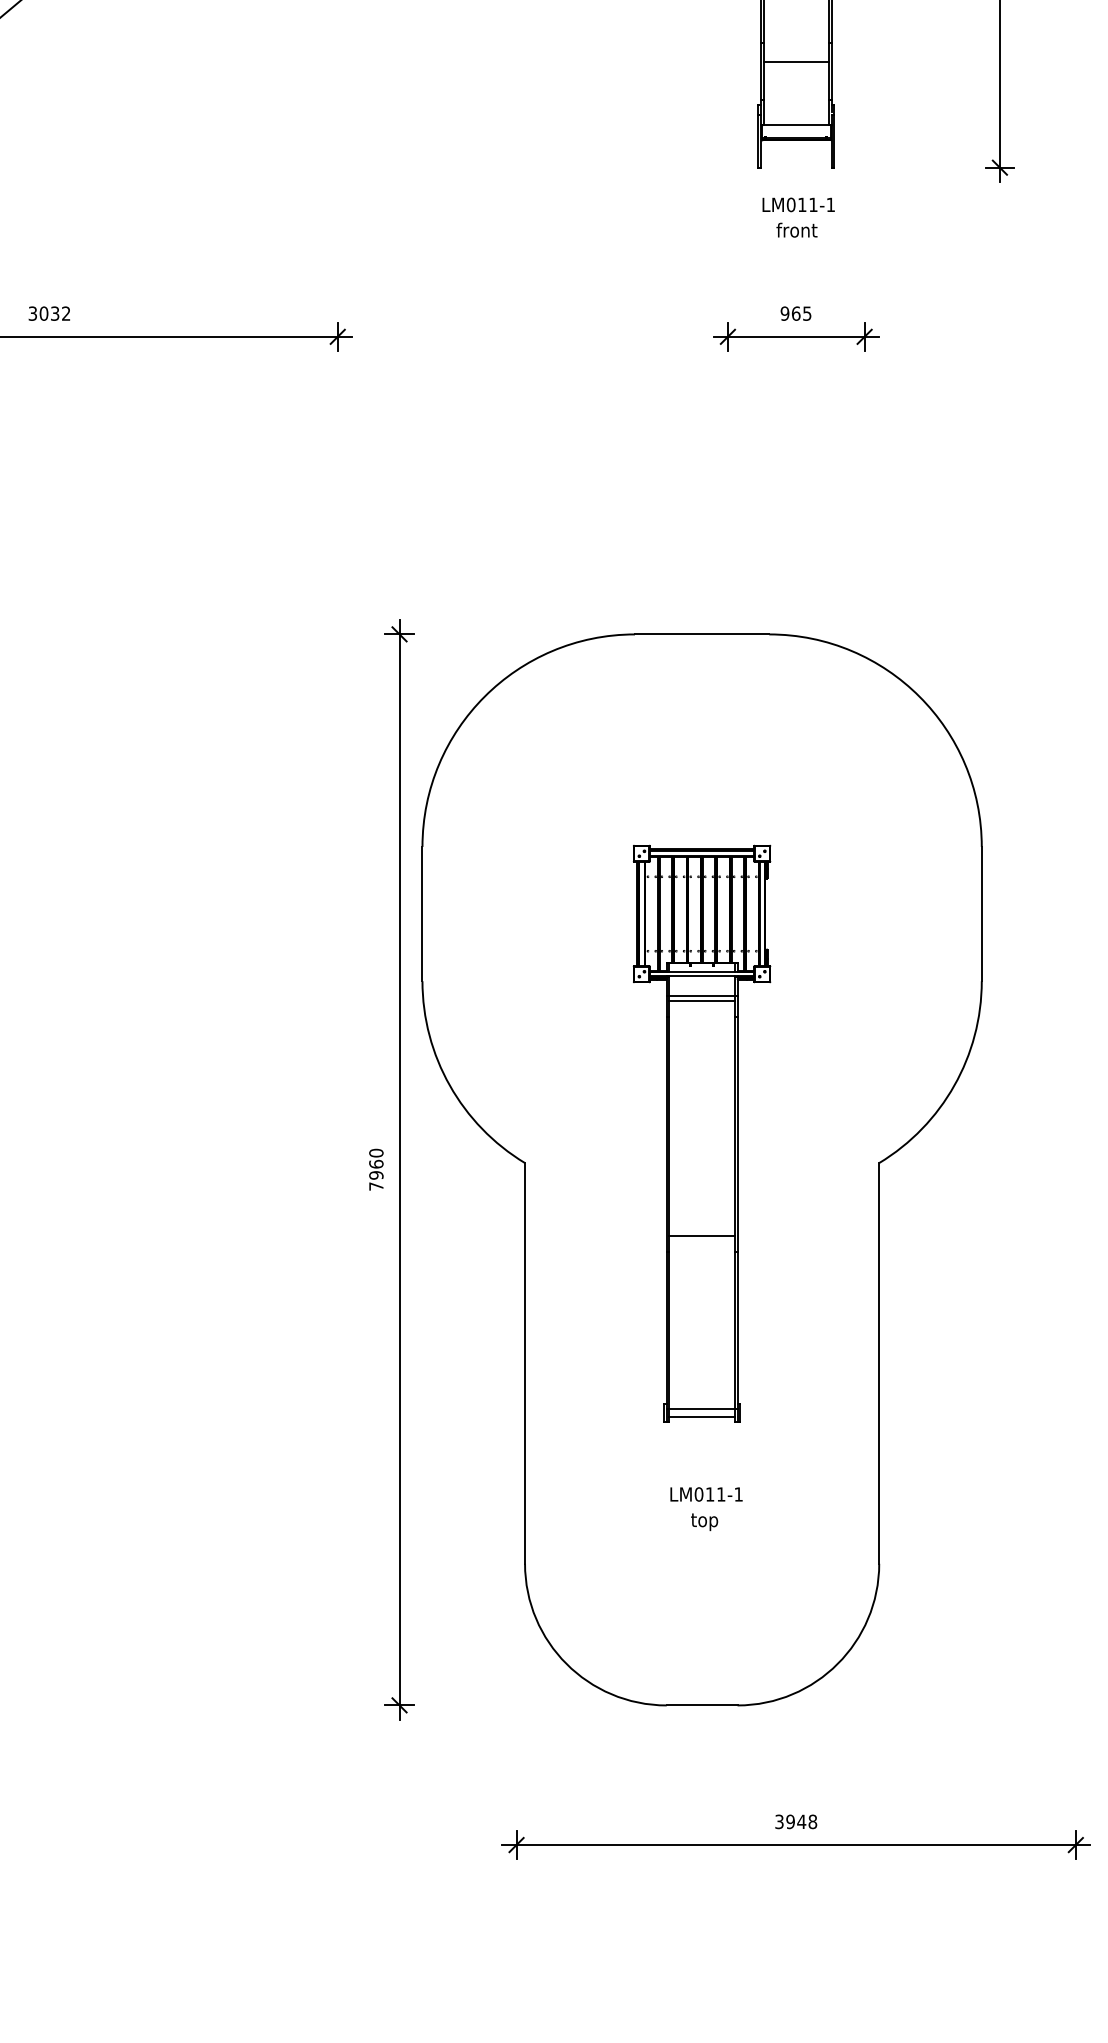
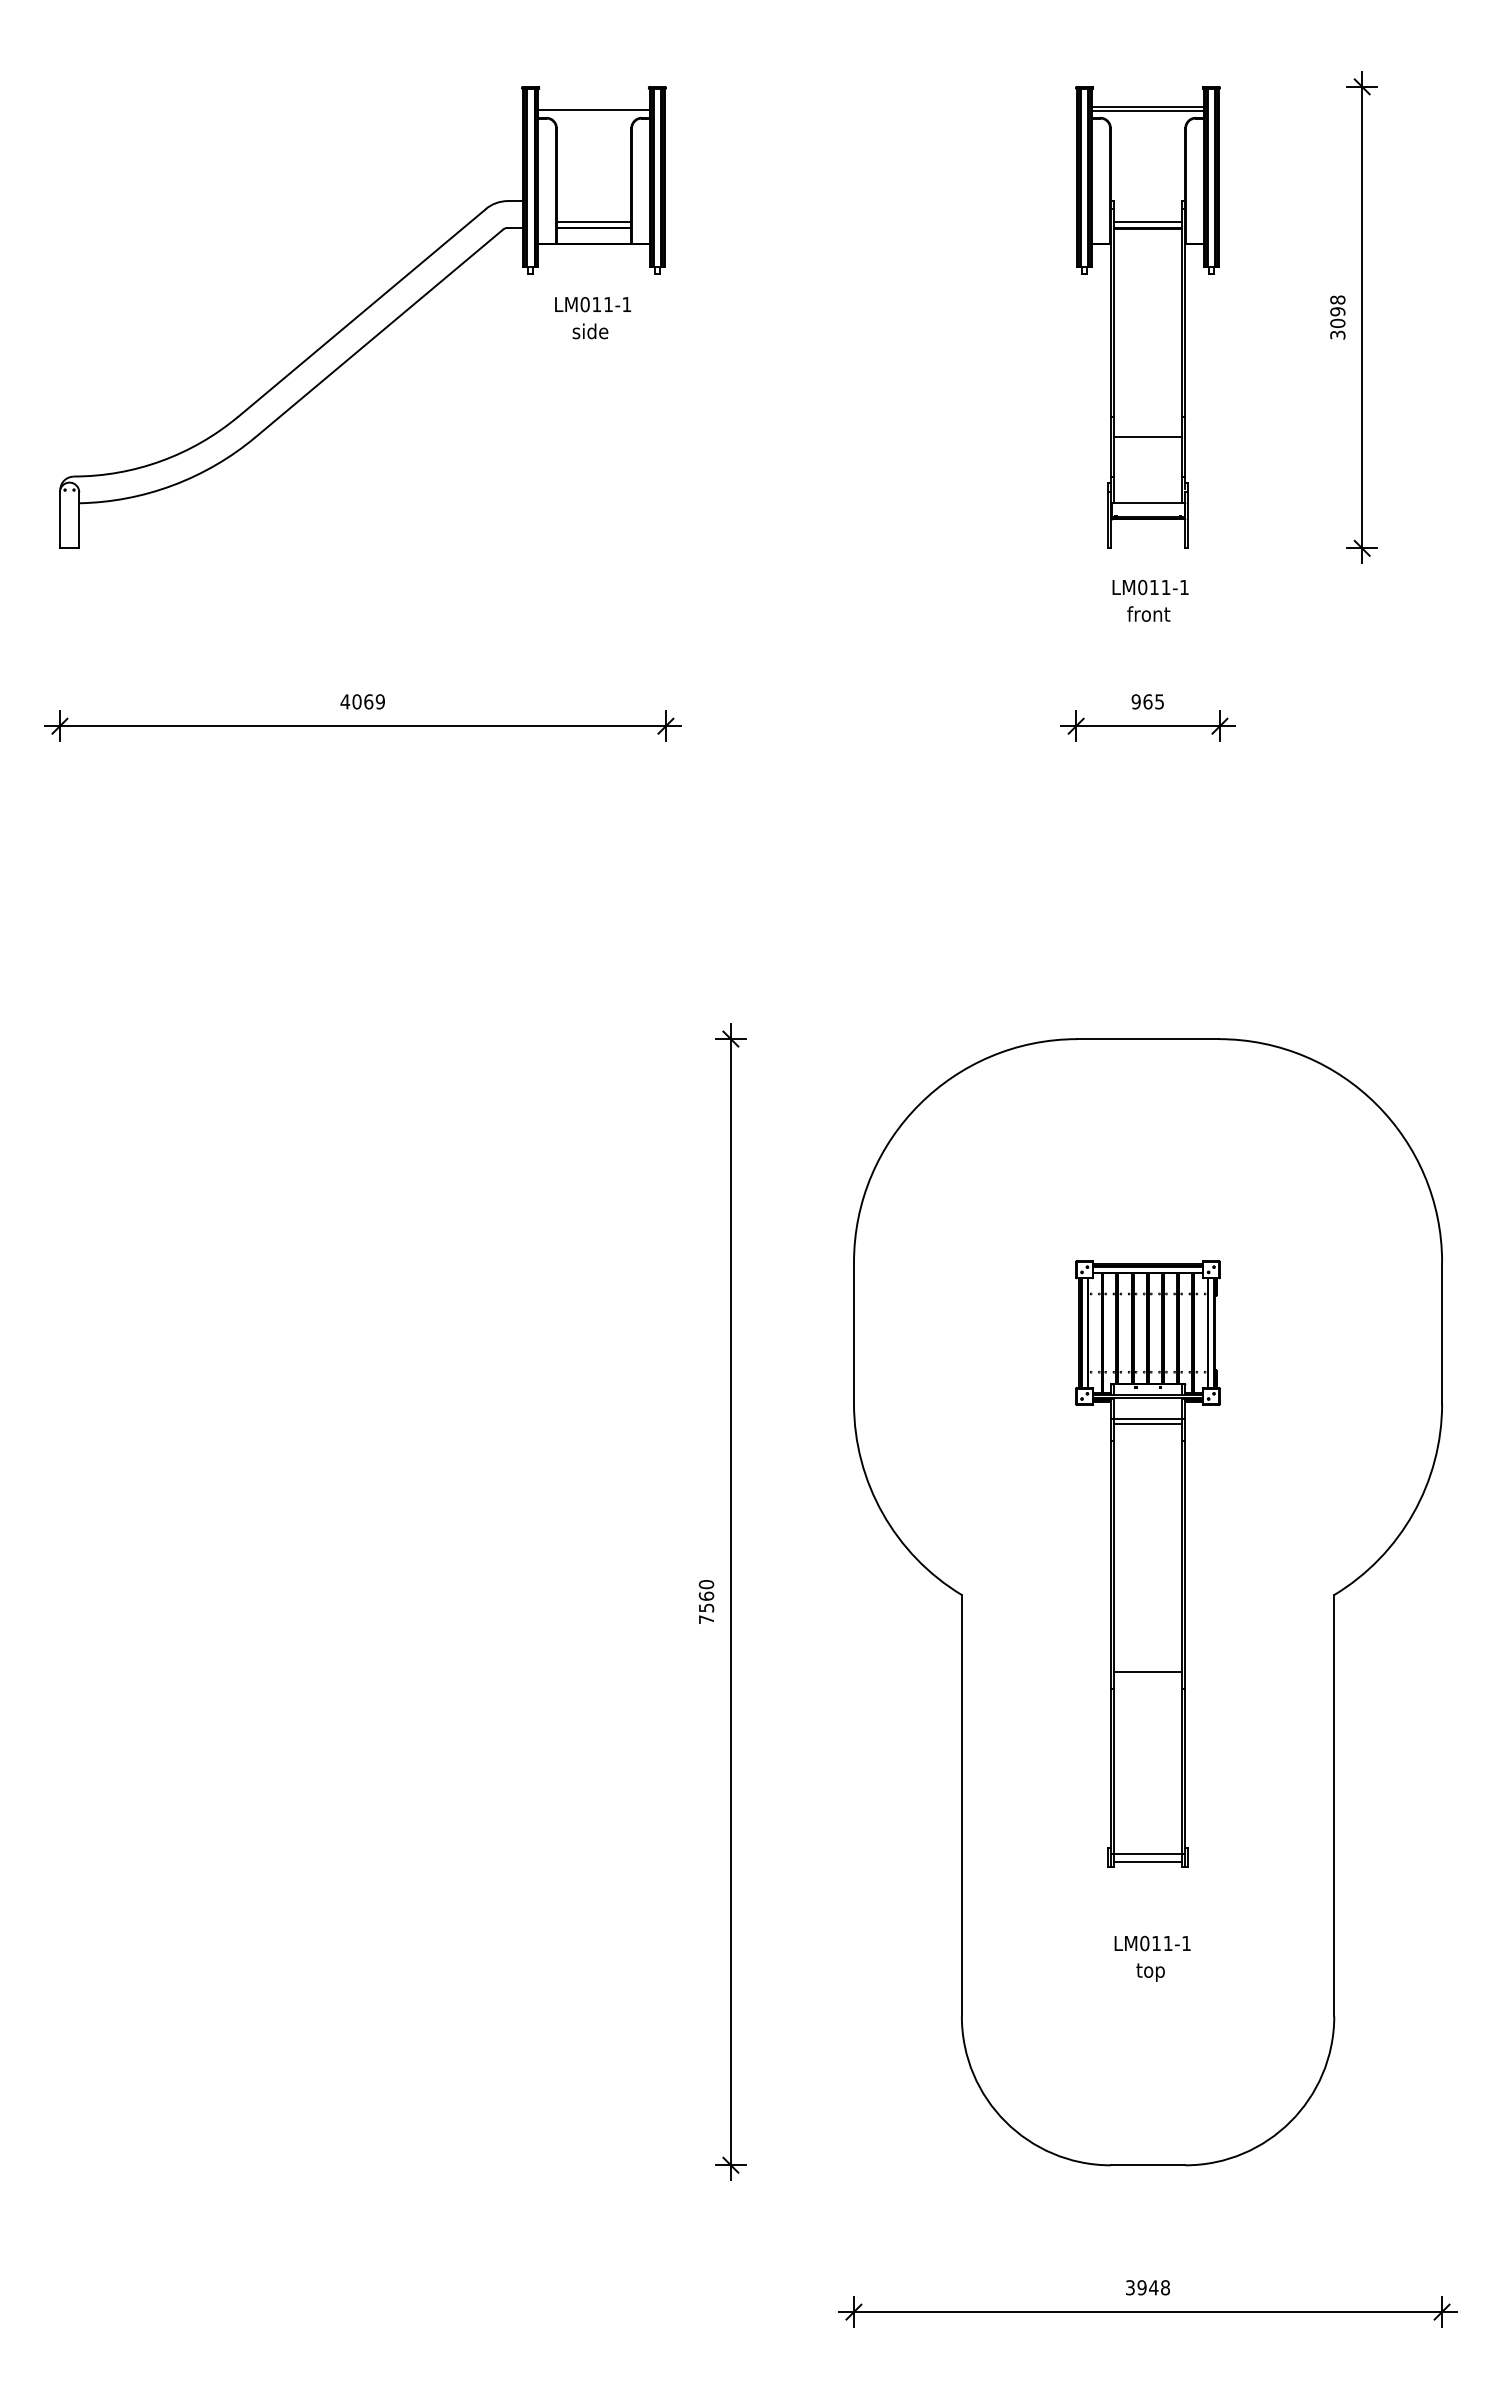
text: (49, 313) -> (362, 701), 3032 -> 4069
part: (701, 1170) -> (1147, 1602), moved
text: (375, 1174) -> (705, 1607), 7960 -> 7560

